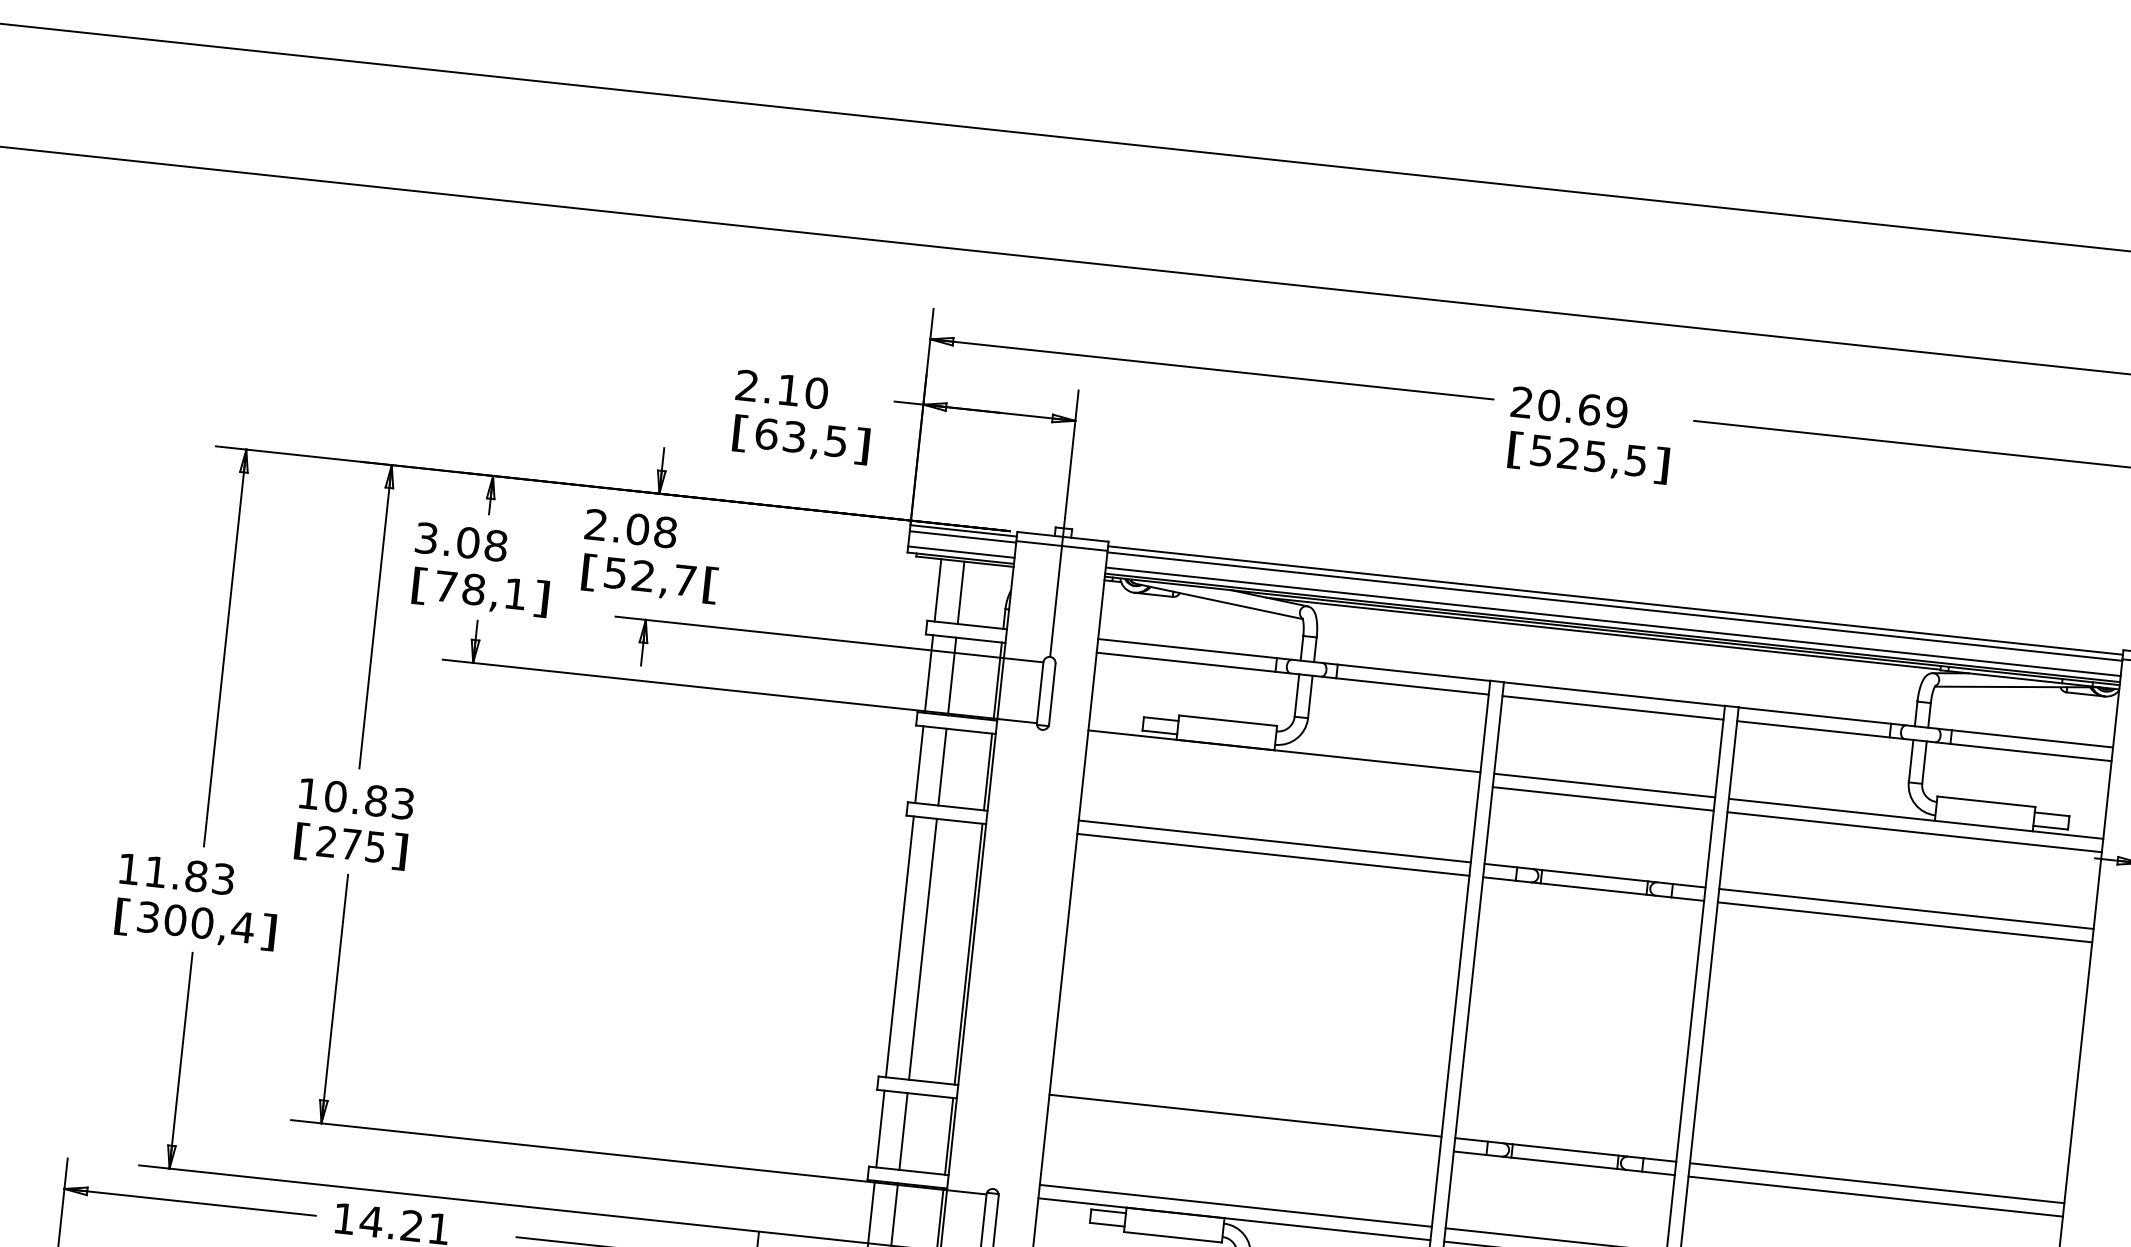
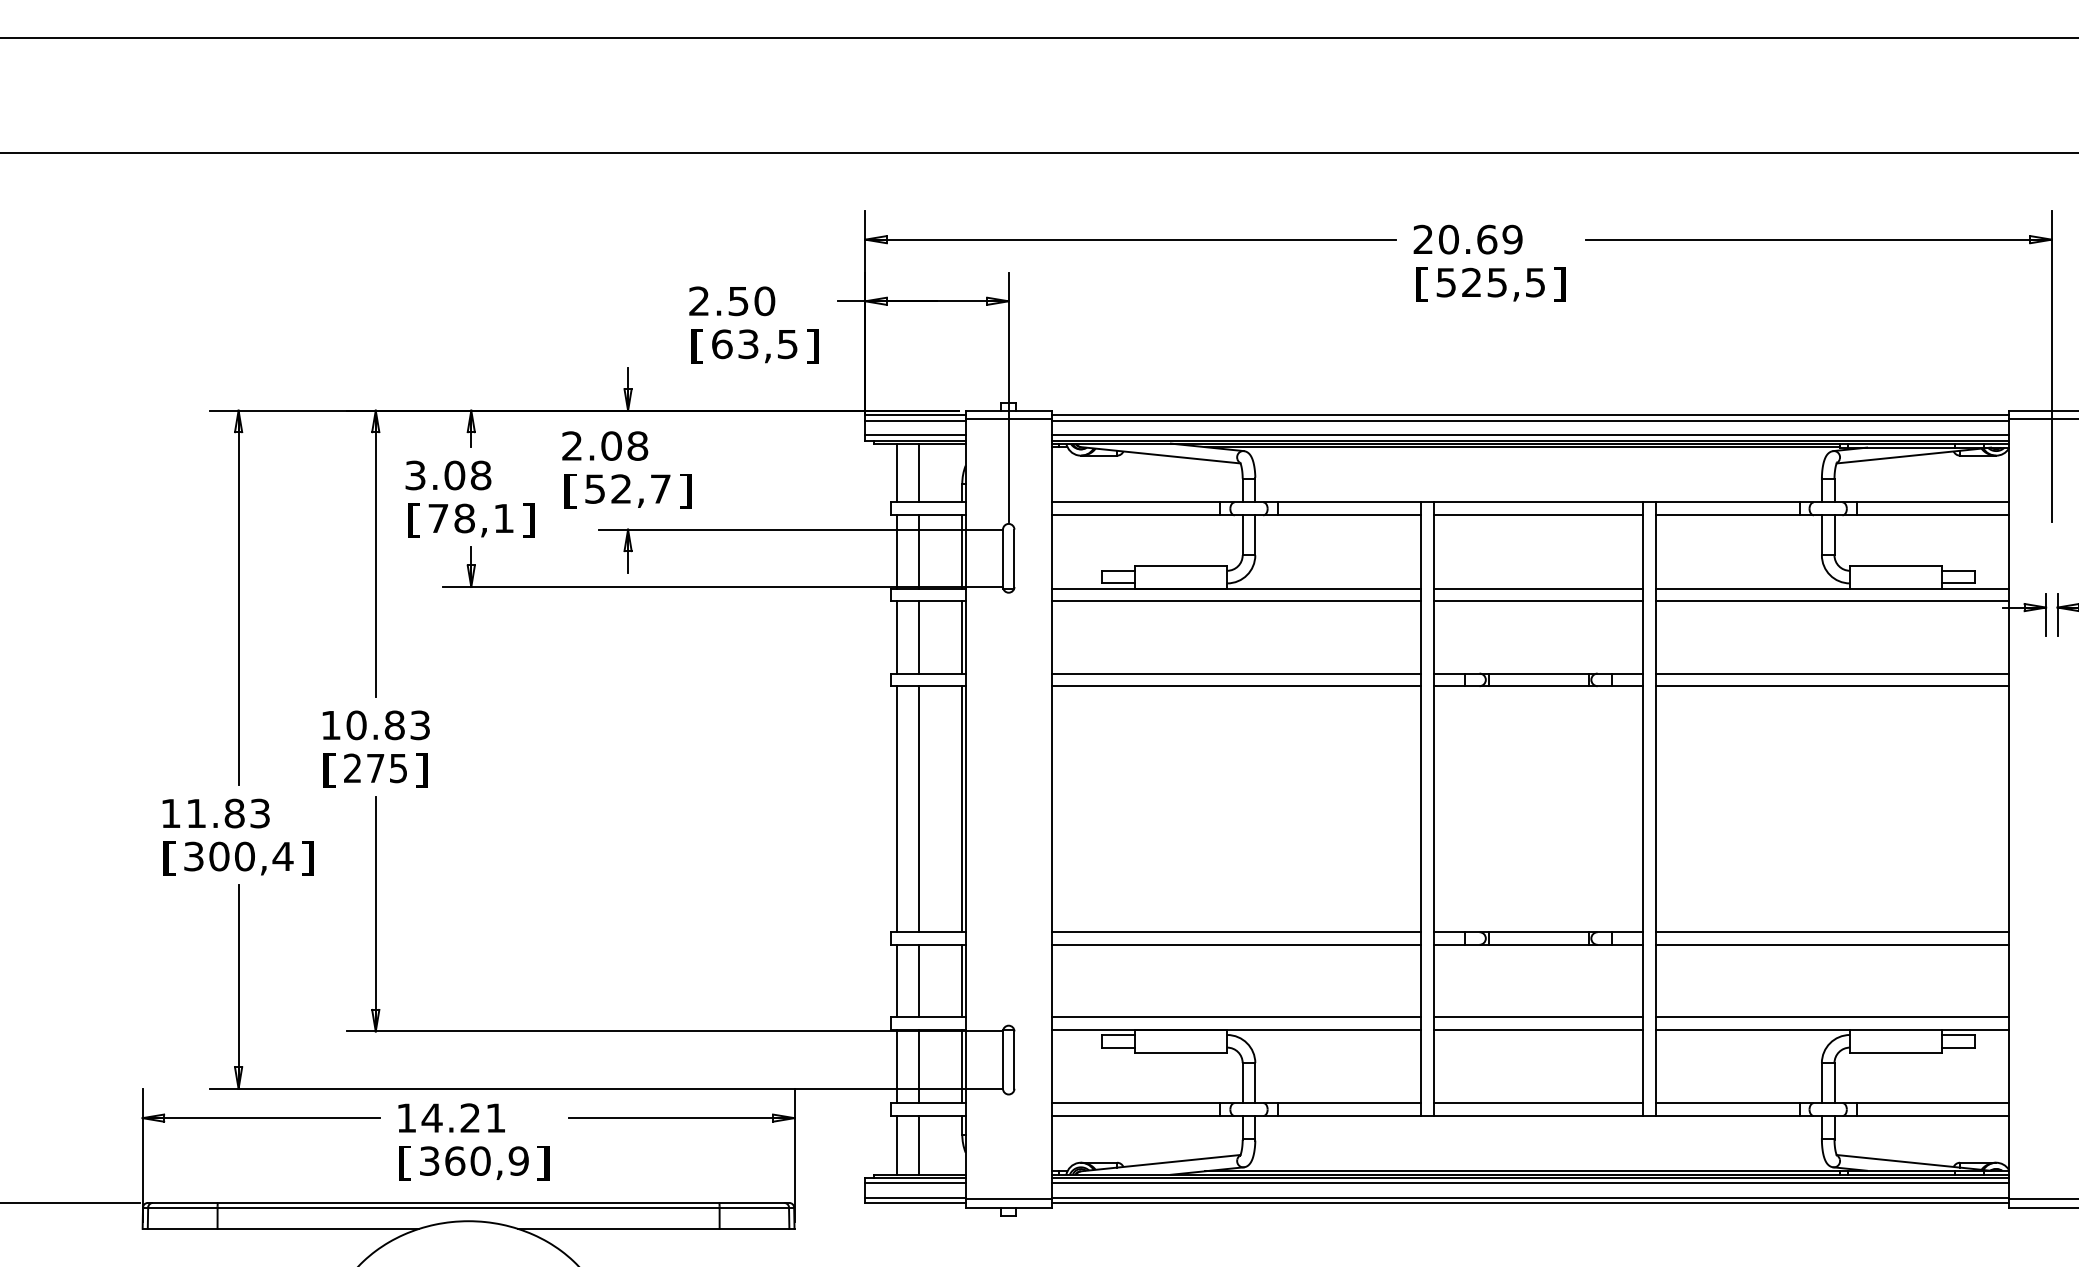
text: (788, 390) -> (738, 301), 2.10 -> 2.50
text: (711, 585) -> (685, 491), [ -> ]
line: (1282, 765) -> (1236, 601), added
line: (1244, 1128) -> (1236, 944), added

